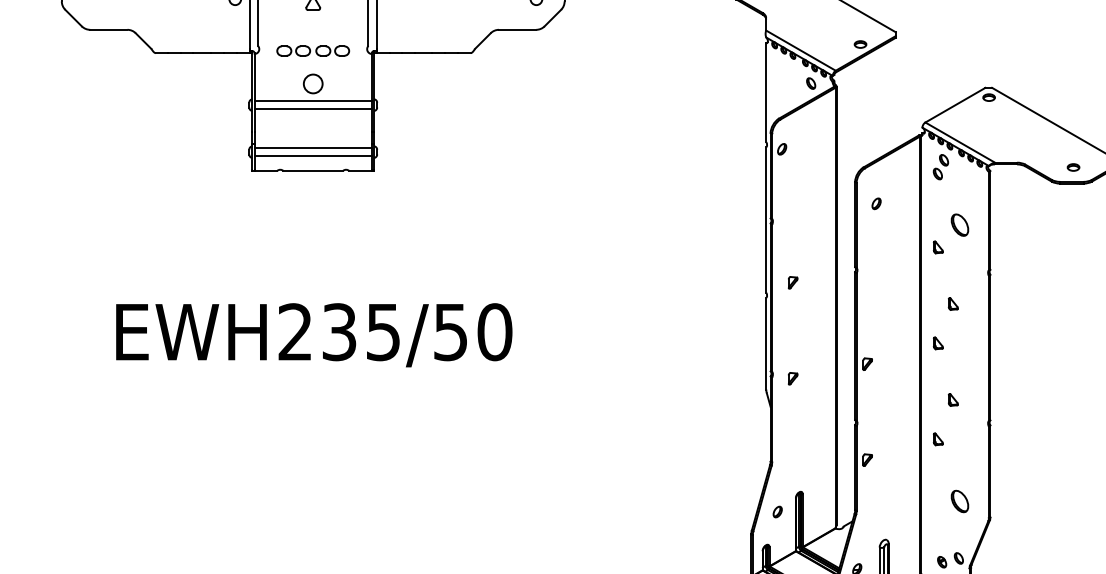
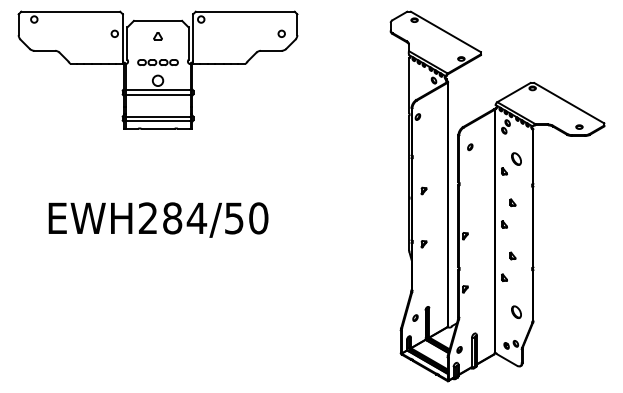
text: (362, 332) -> (185, 218), EWH235/50 -> EWH284/50

